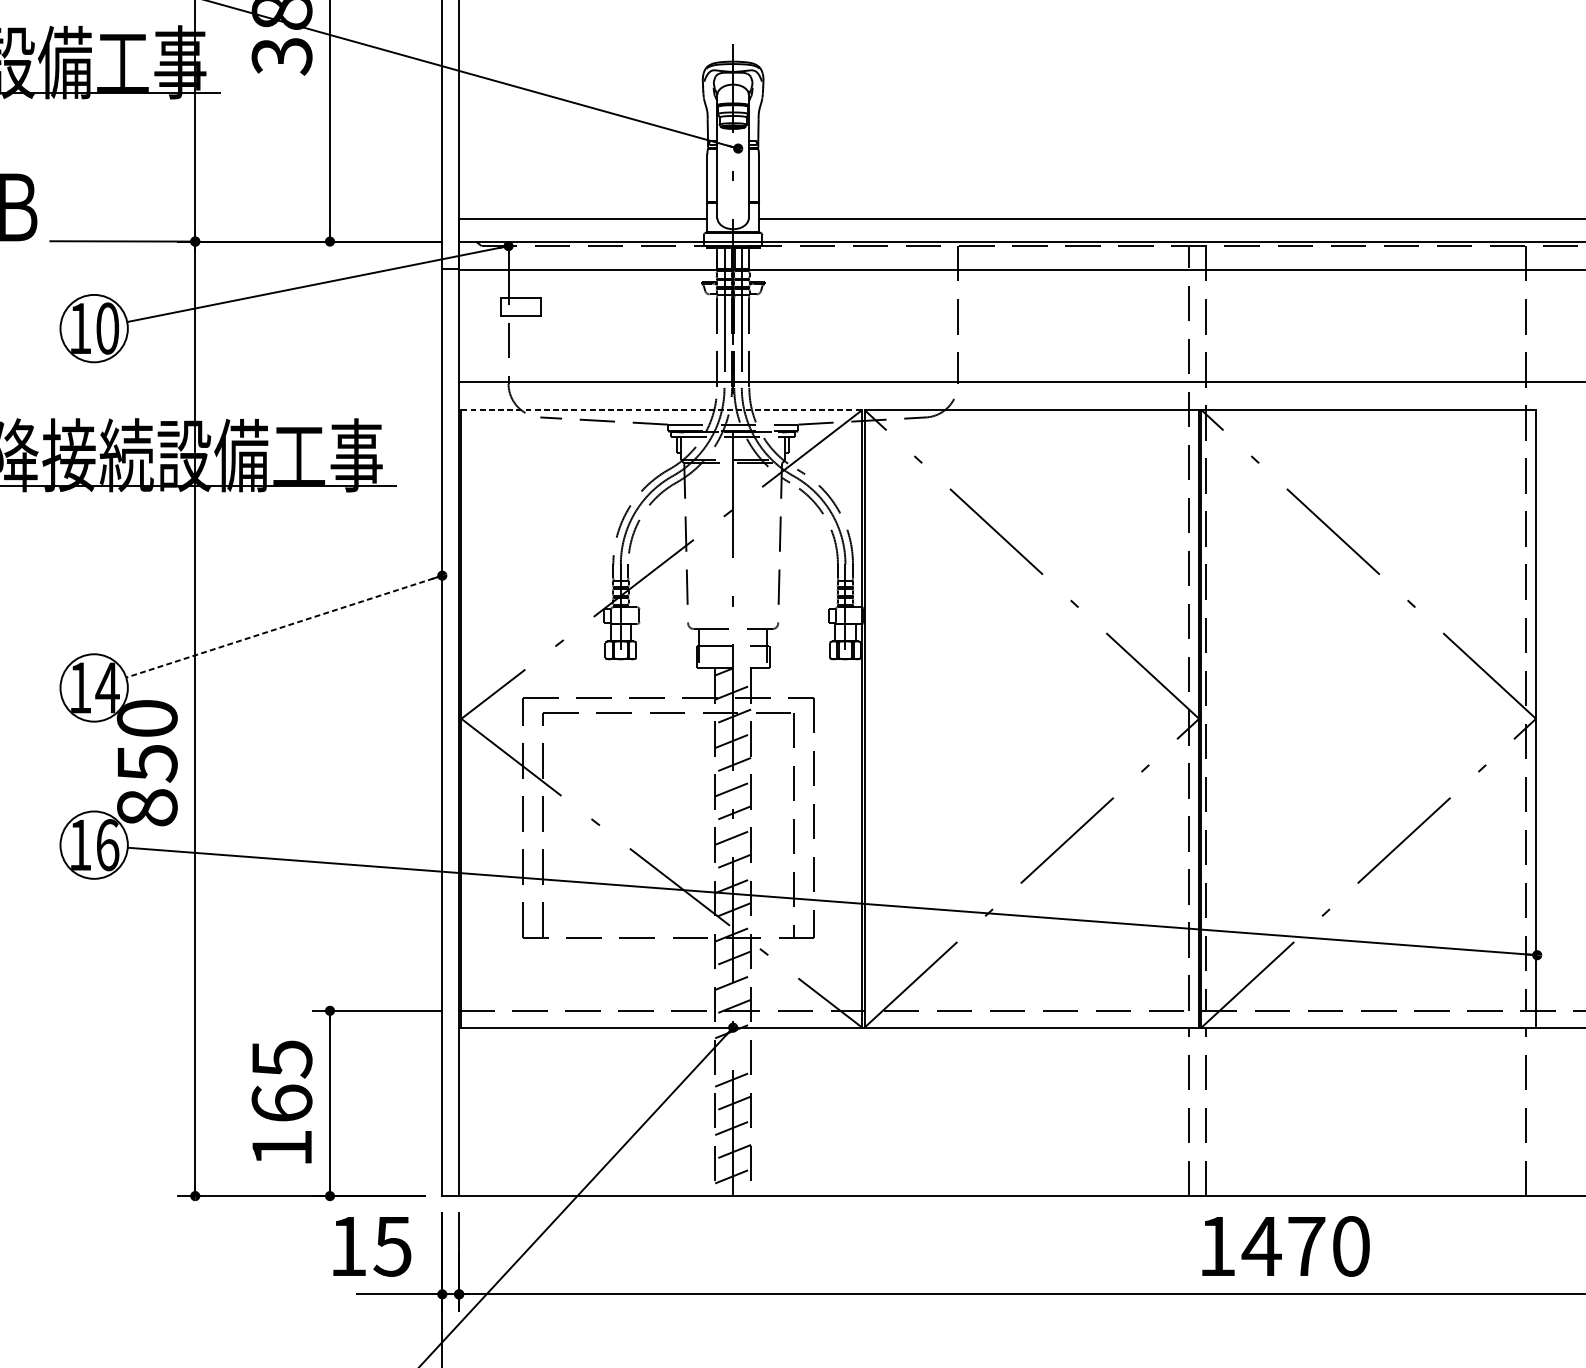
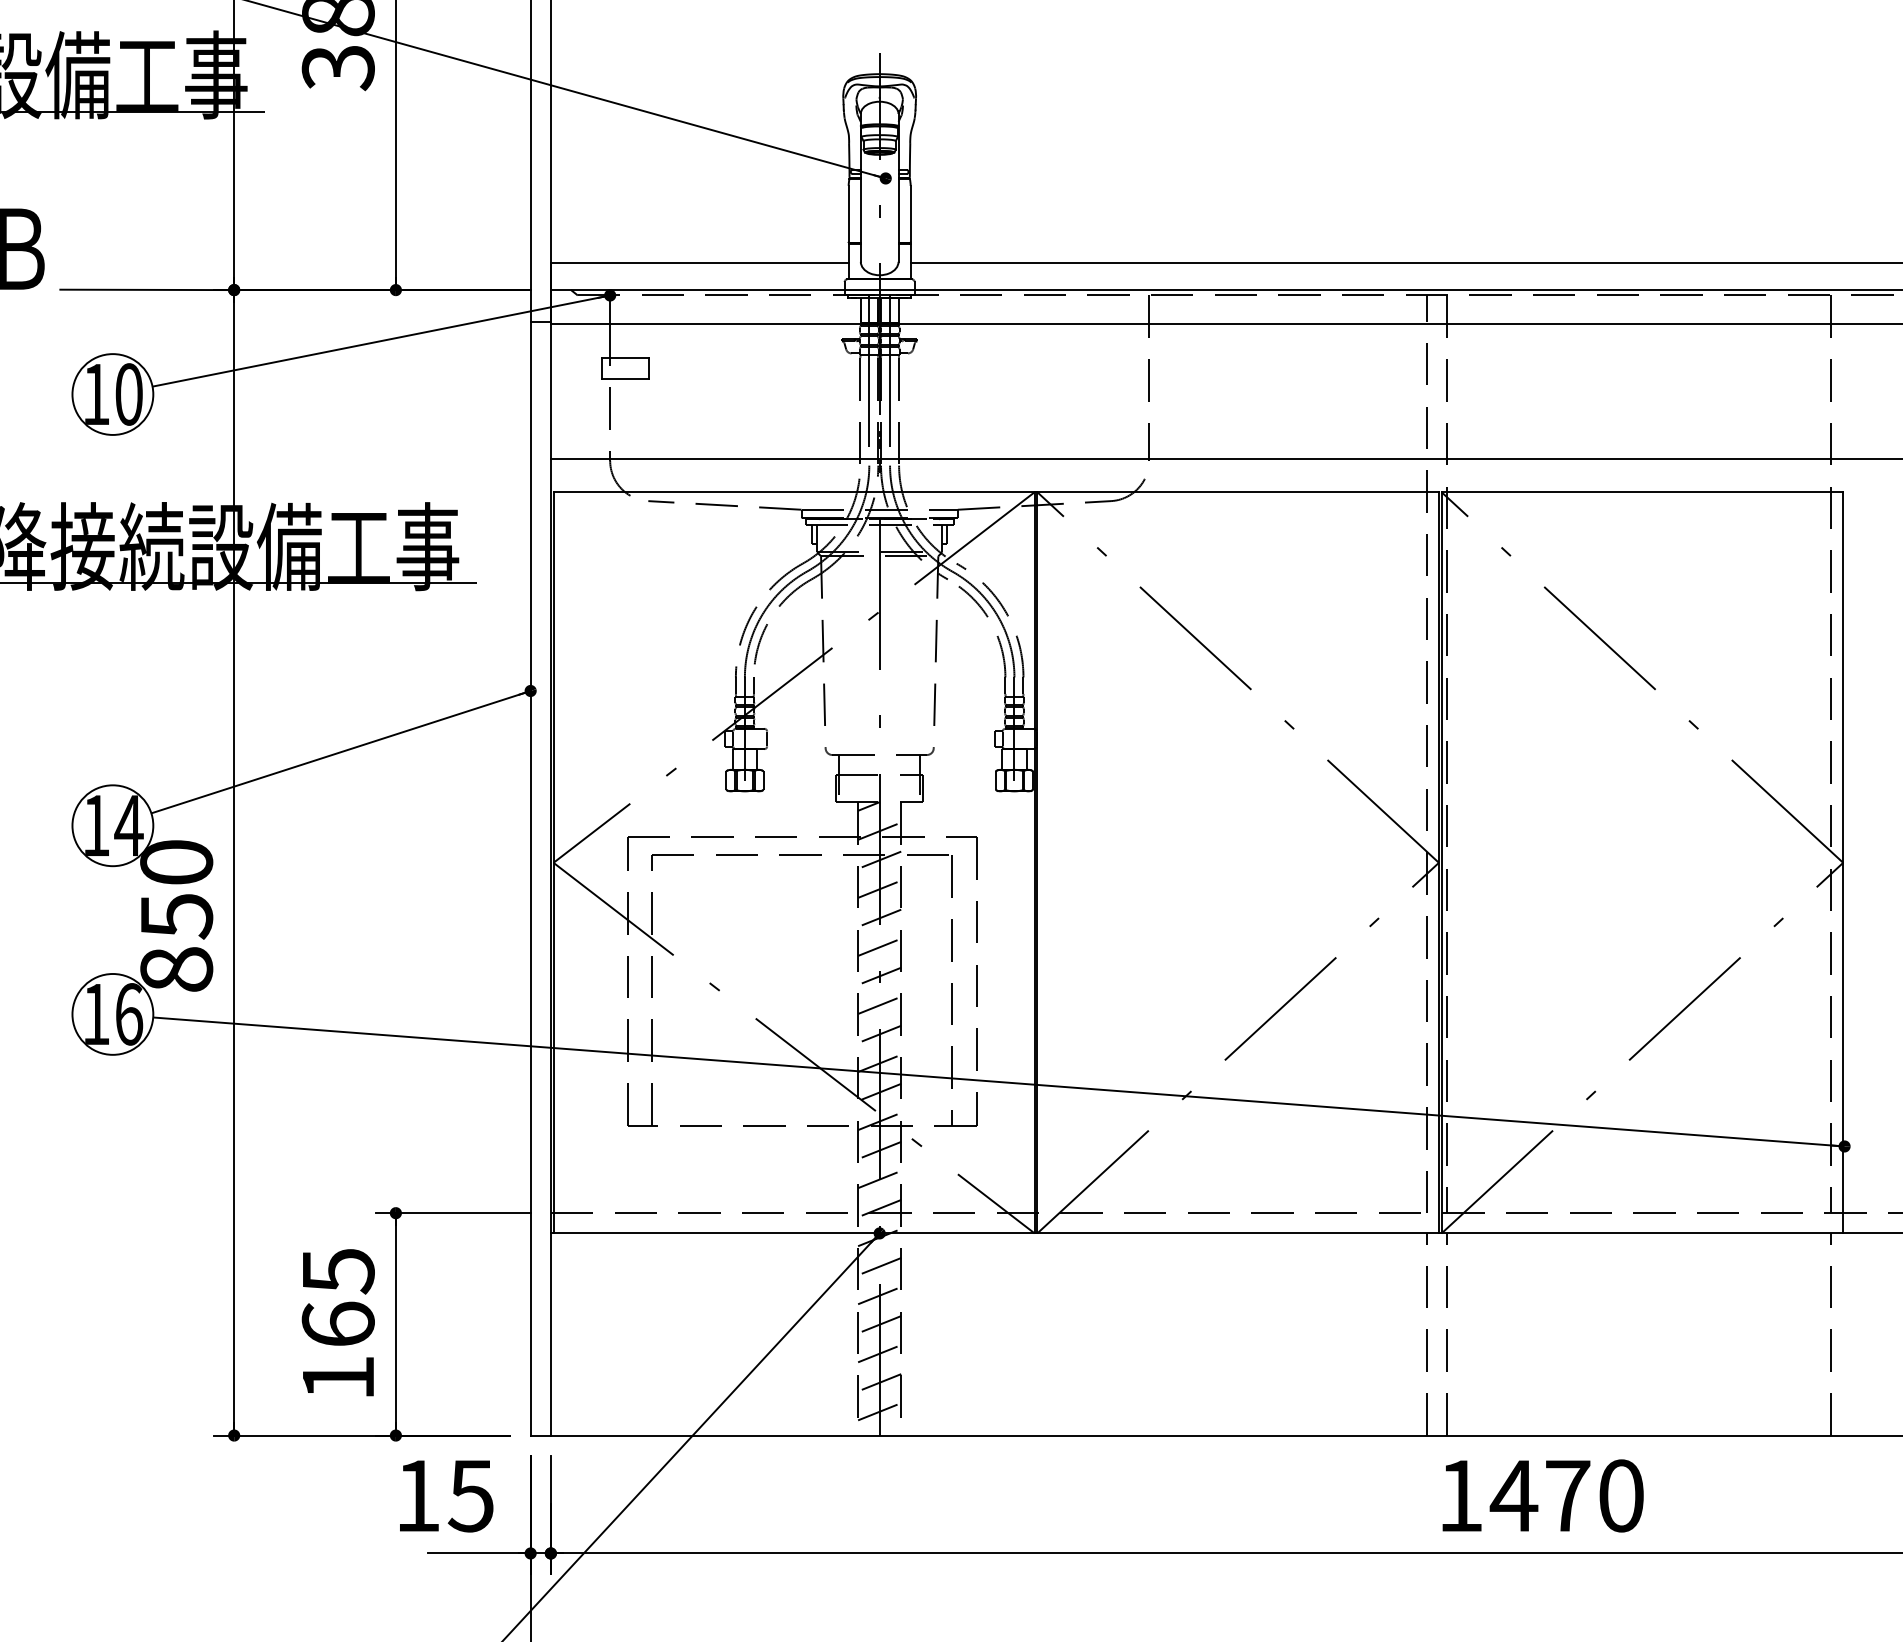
line: (662, 410) -> (794, 492), dashed -> solid
line: (283, 626) -> (340, 752), dashed -> solid
line: (733, 1055) -> (879, 1266), added

